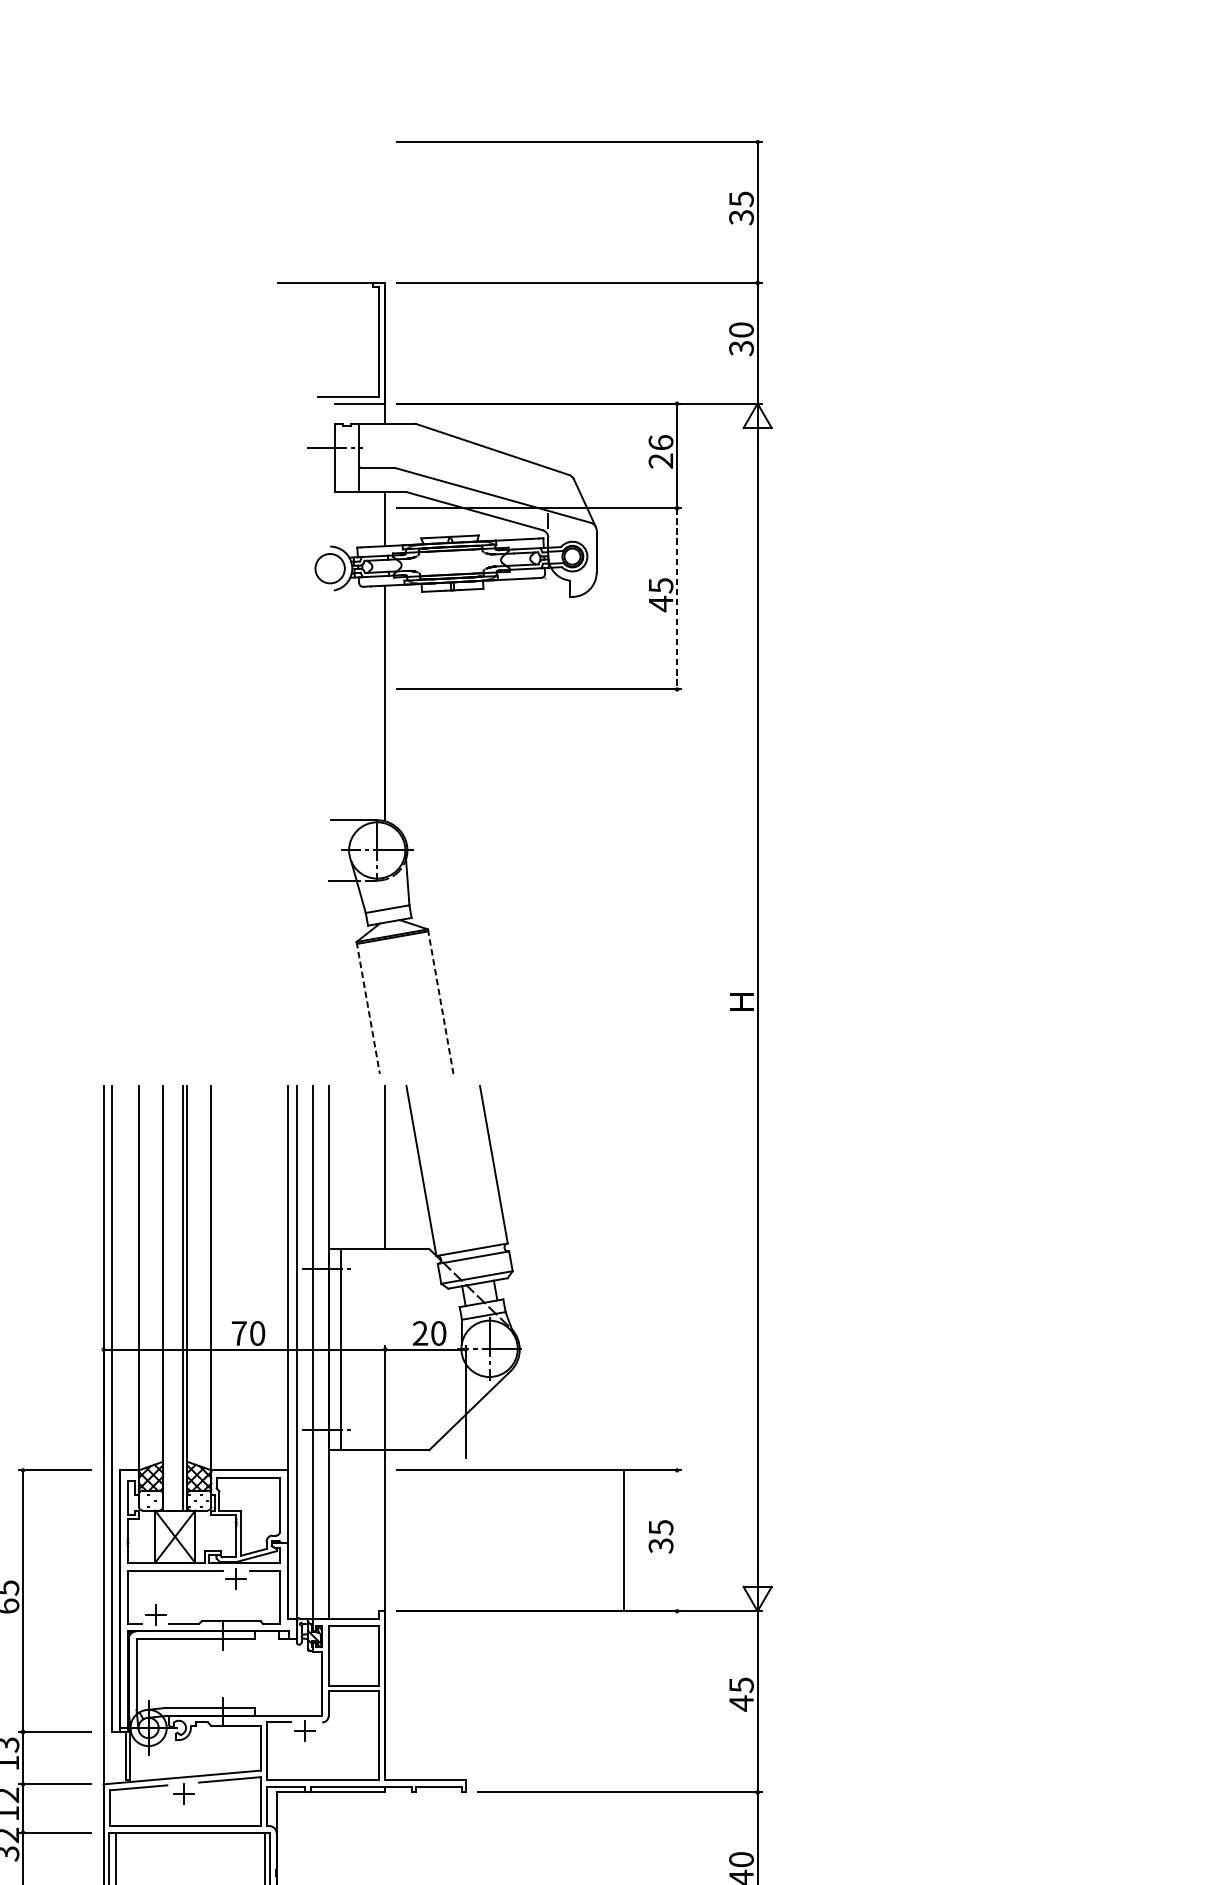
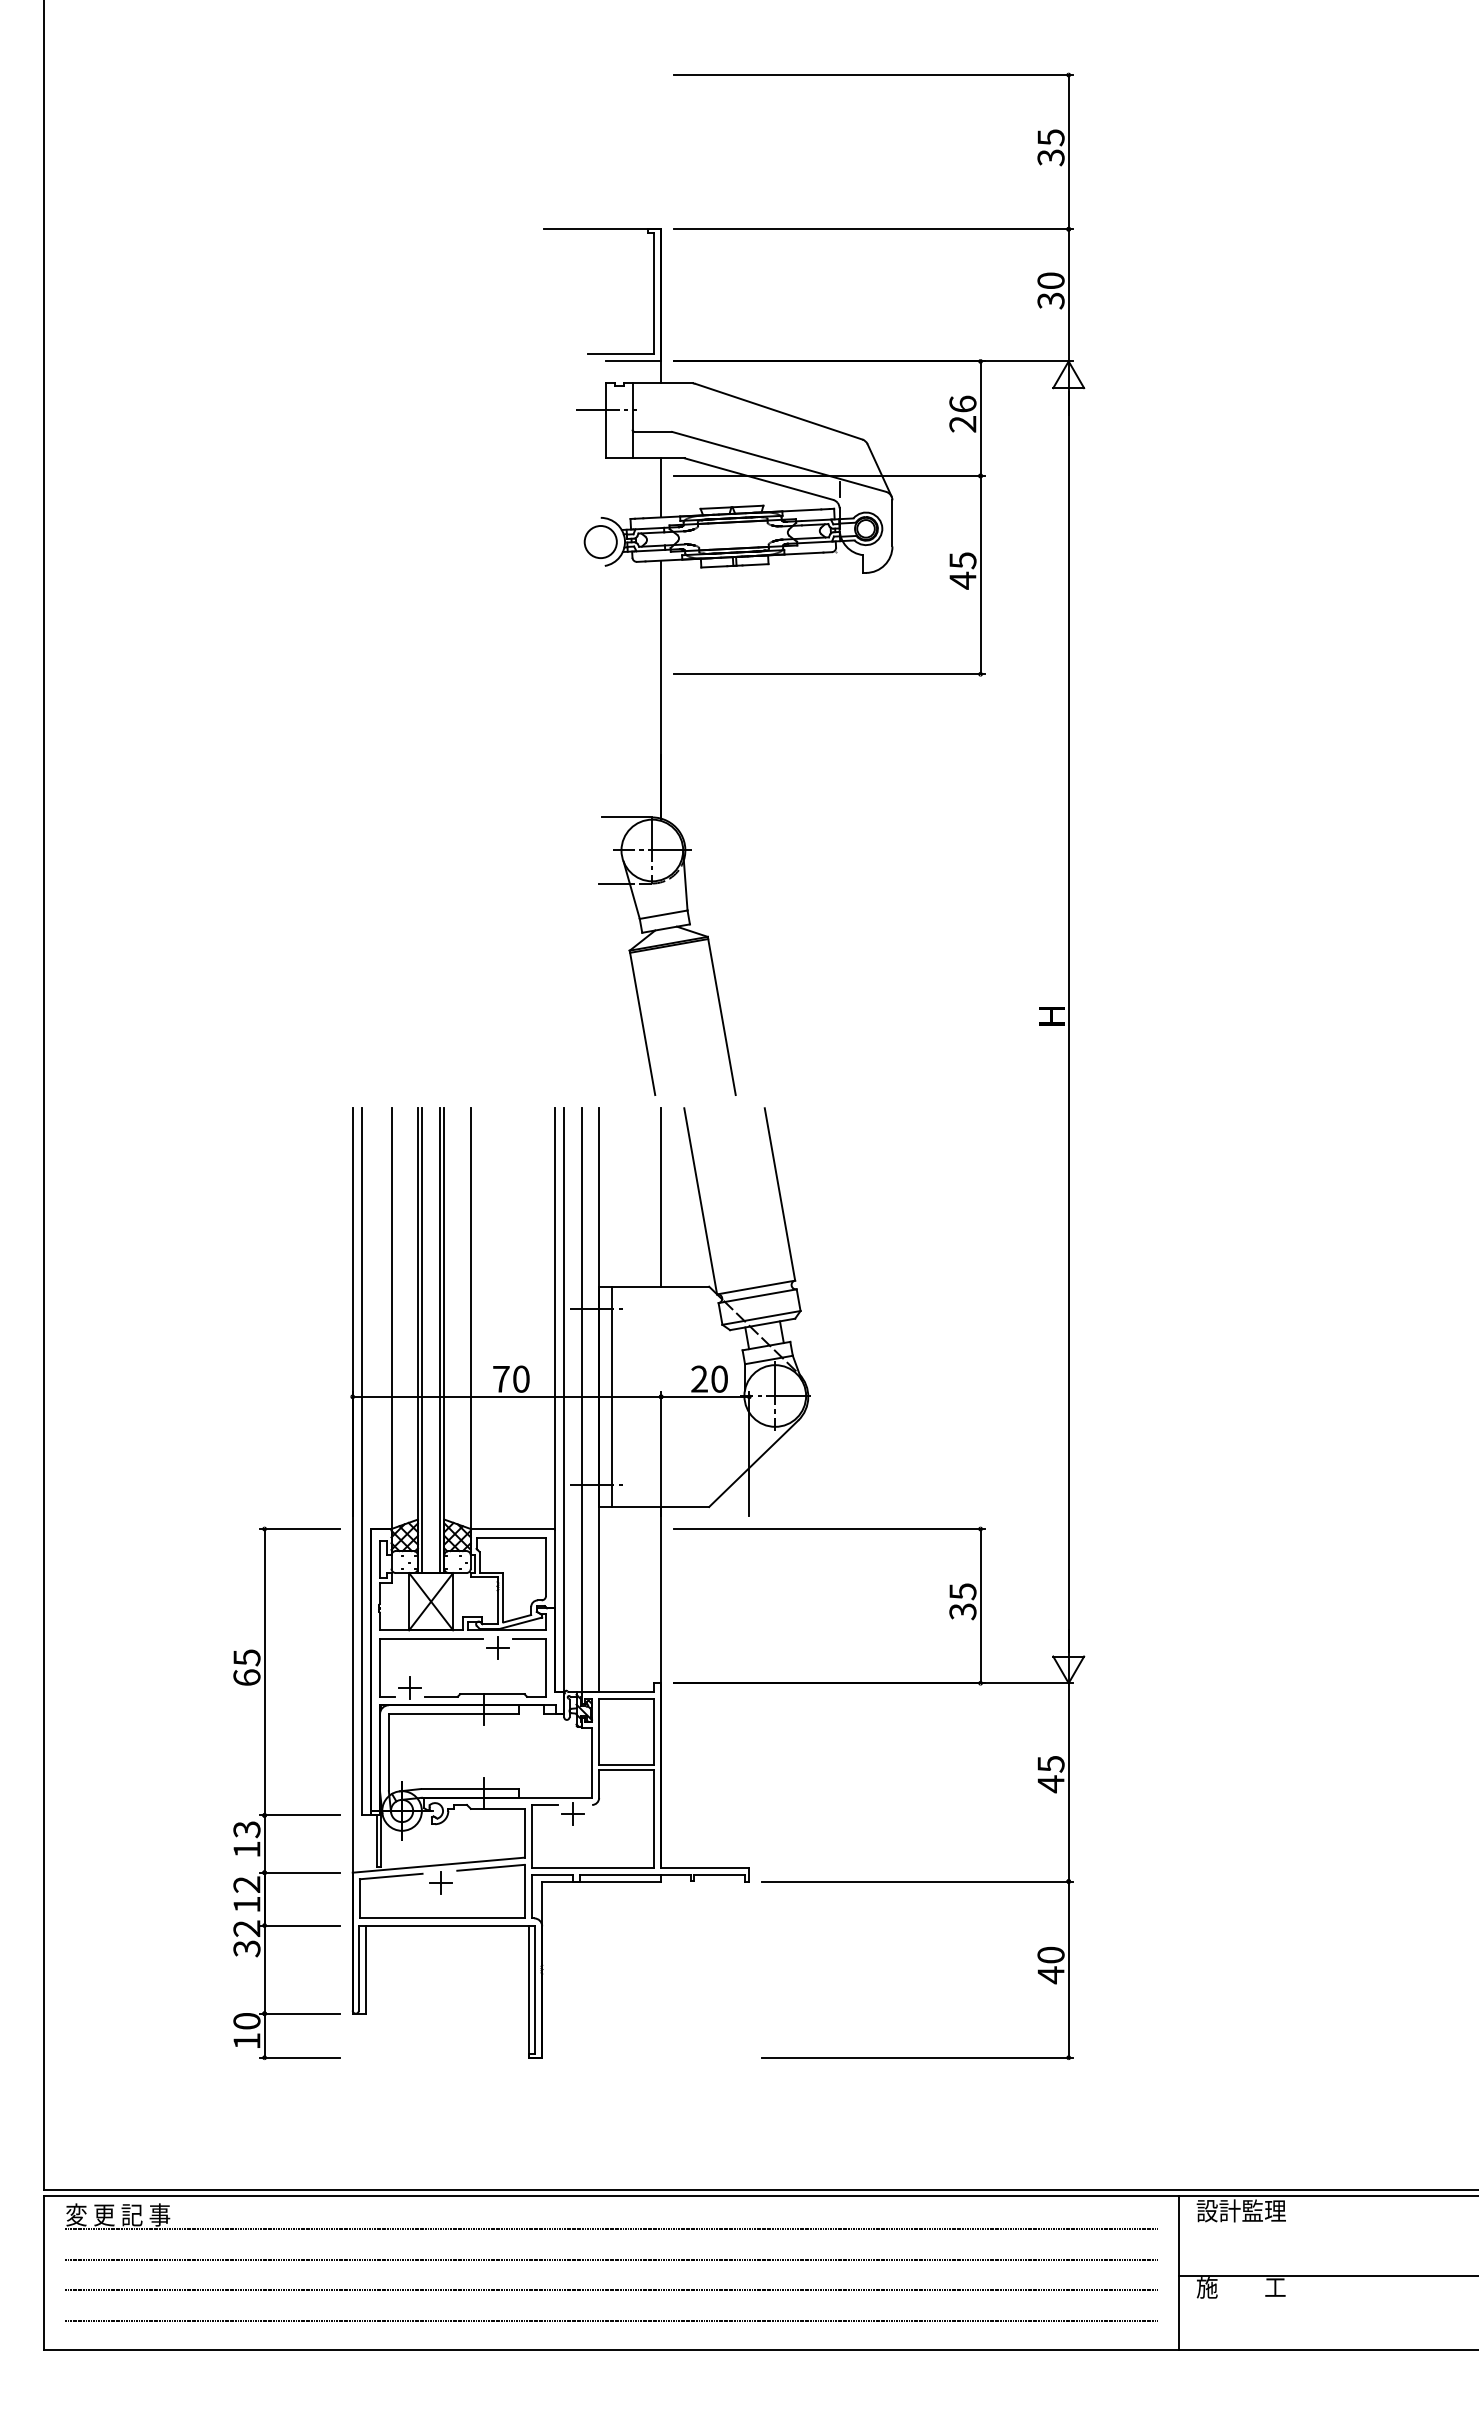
line: (677, 599) -> (980, 575), dashed -> solid
line: (440, 1002) -> (721, 1016), dashed -> solid
line: (368, 1008) -> (642, 1023), dashed -> solid
line: (167, 1298) -> (422, 1340), added
line: (624, 1541) -> (980, 1606), moved

